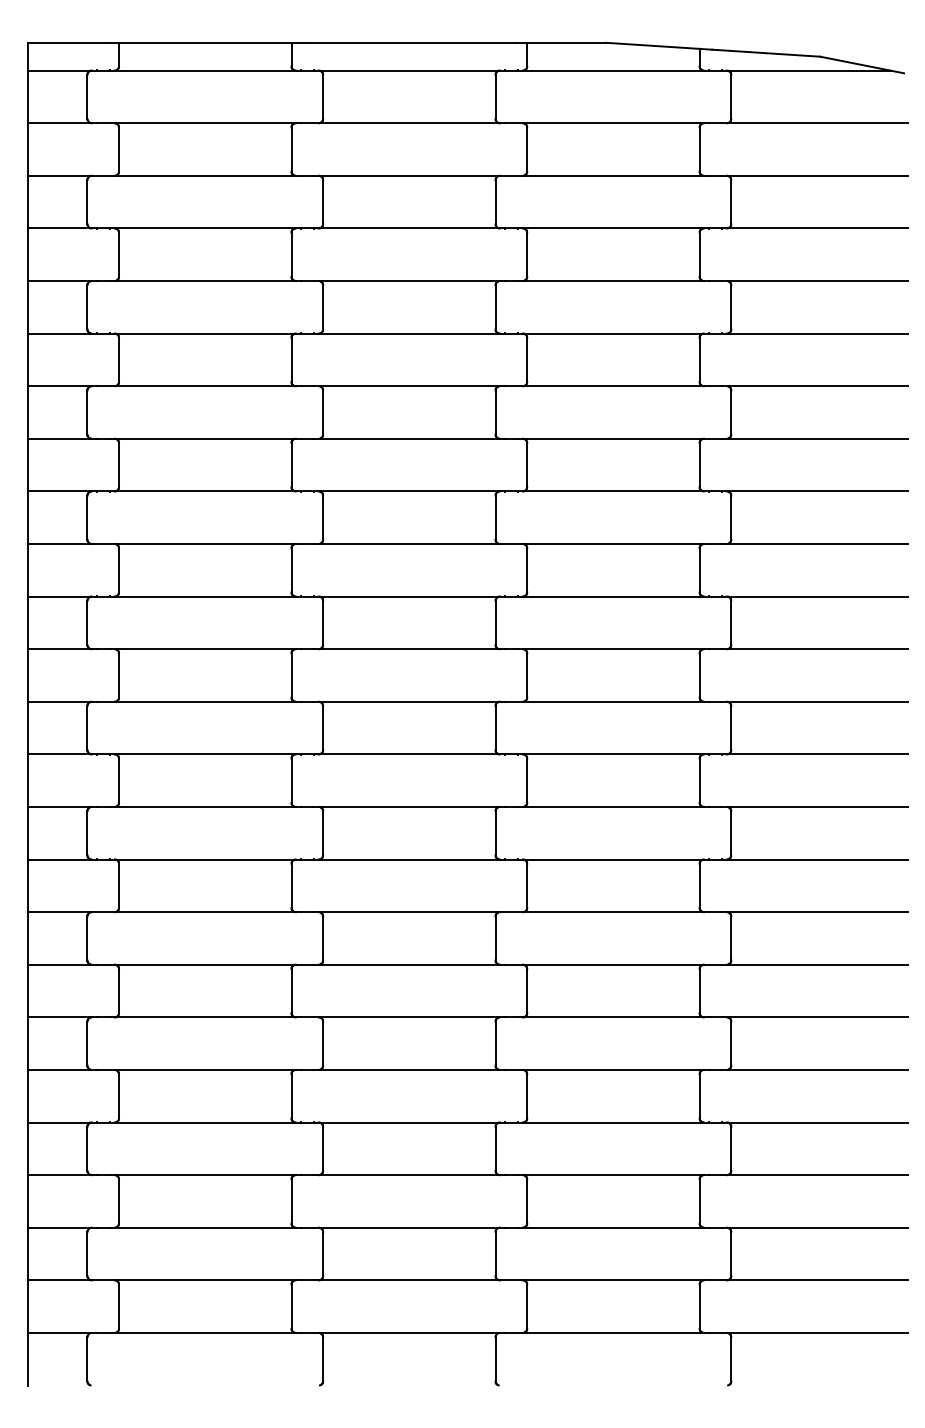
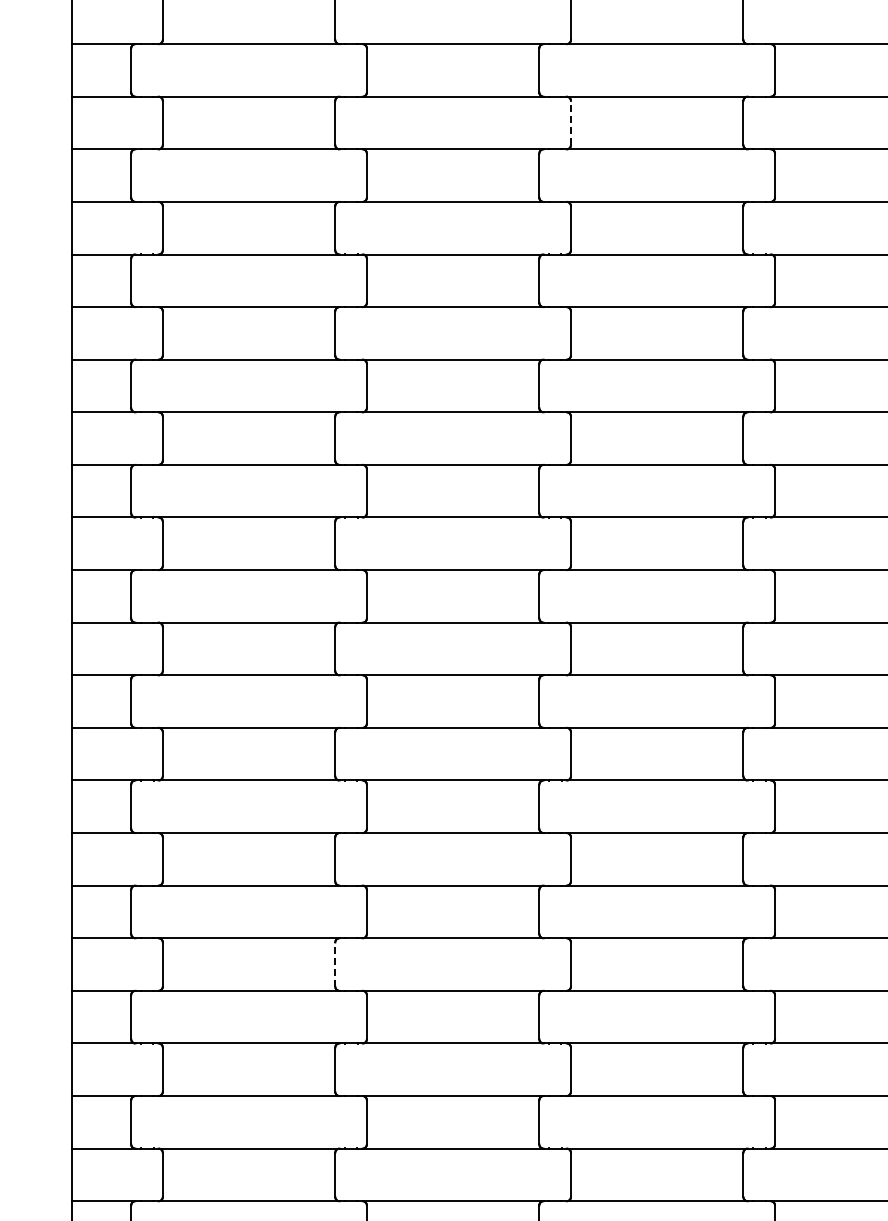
line: (527, 254) -> (571, 122), solid -> dashed
line: (291, 1095) -> (335, 963), solid -> dashed

